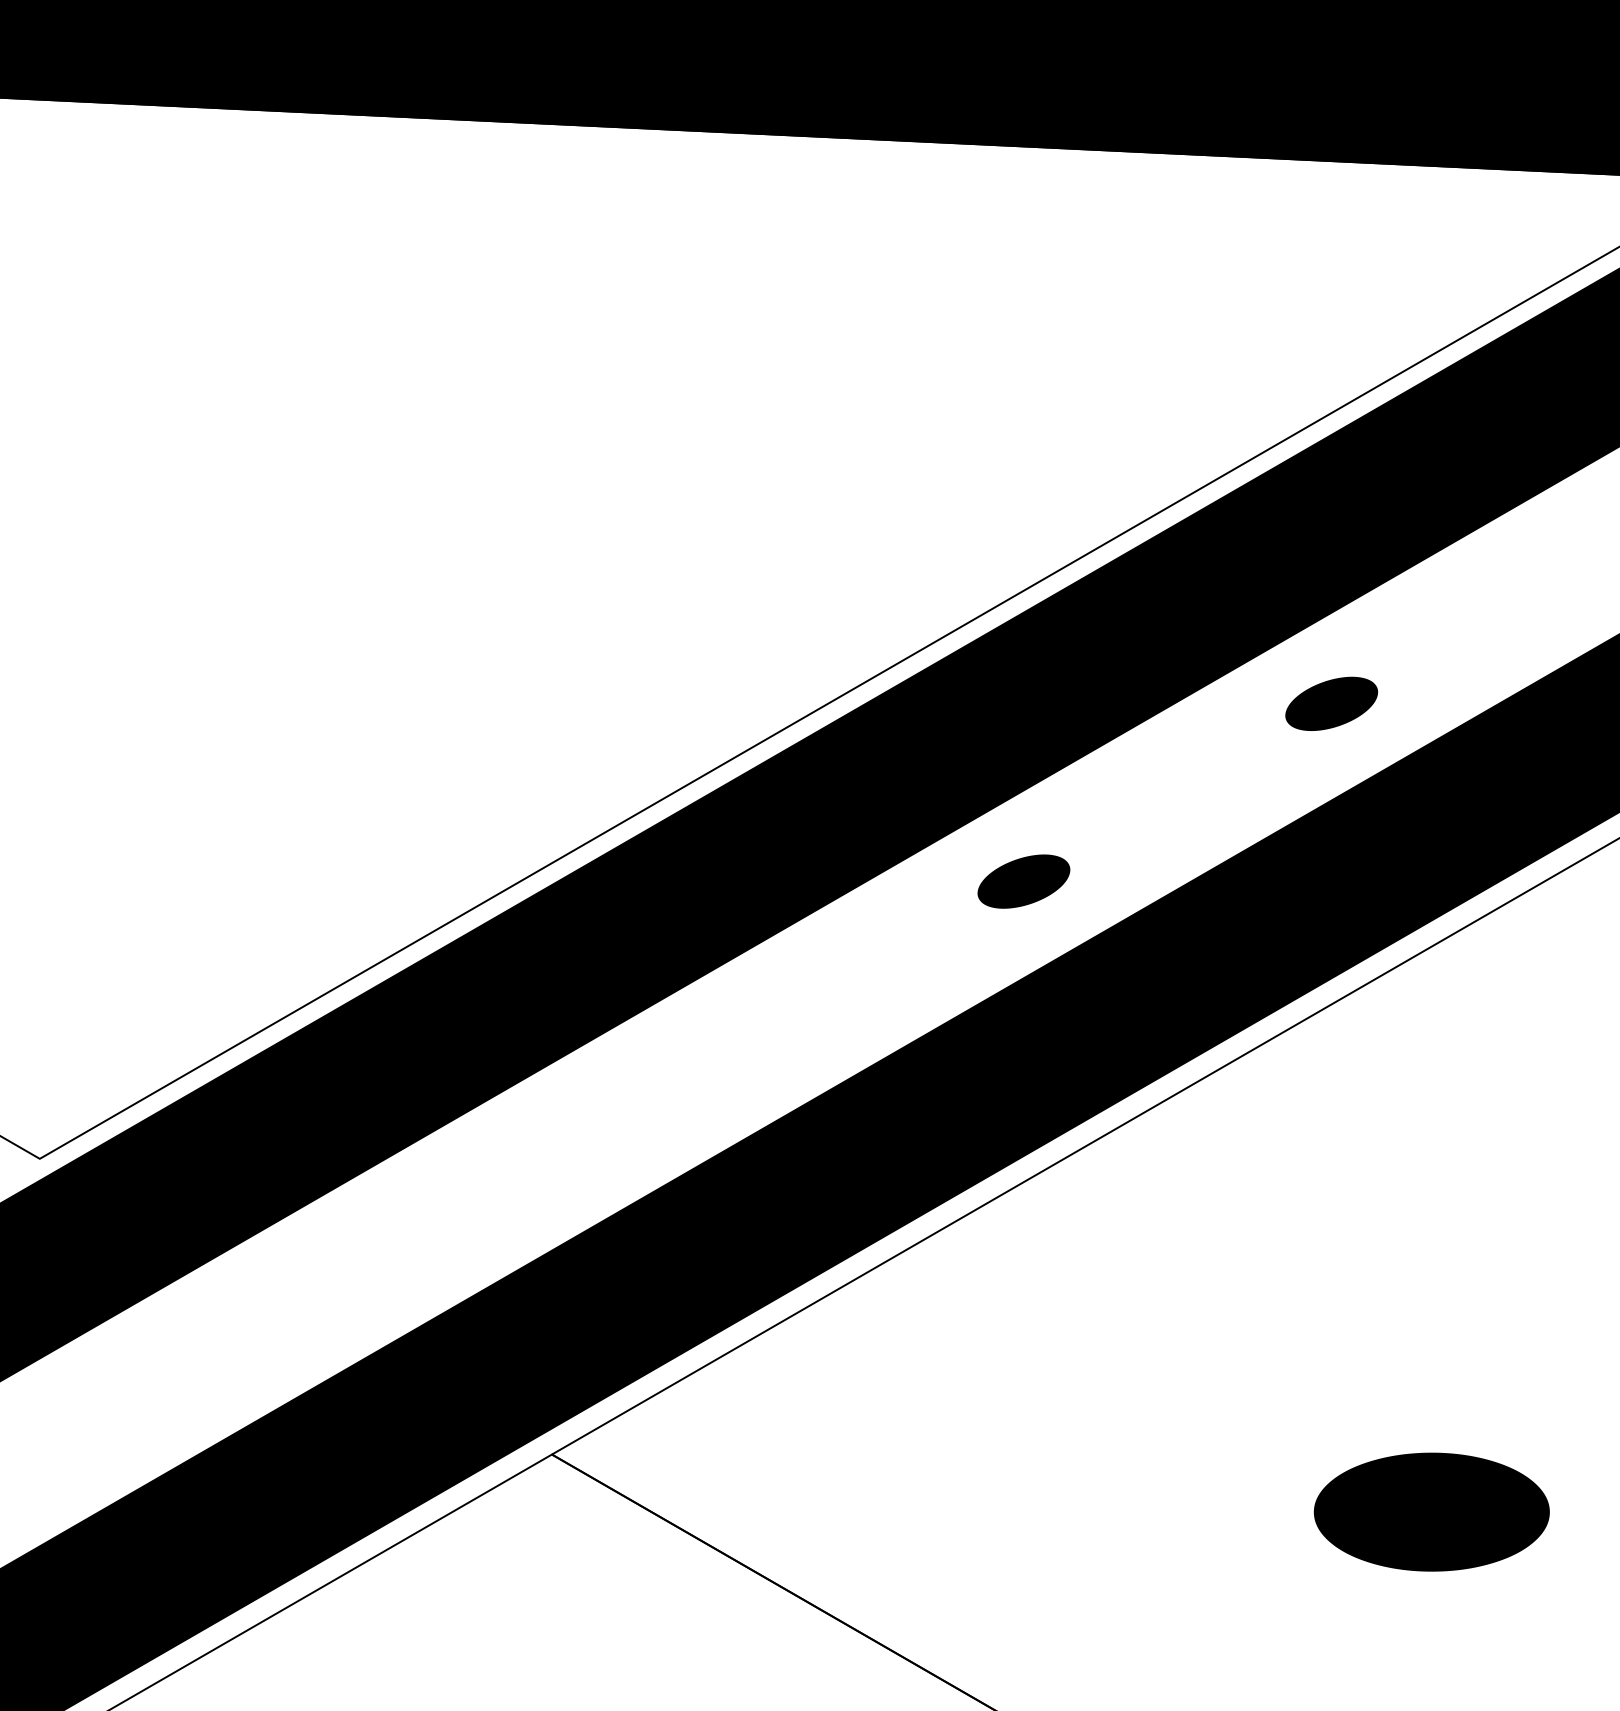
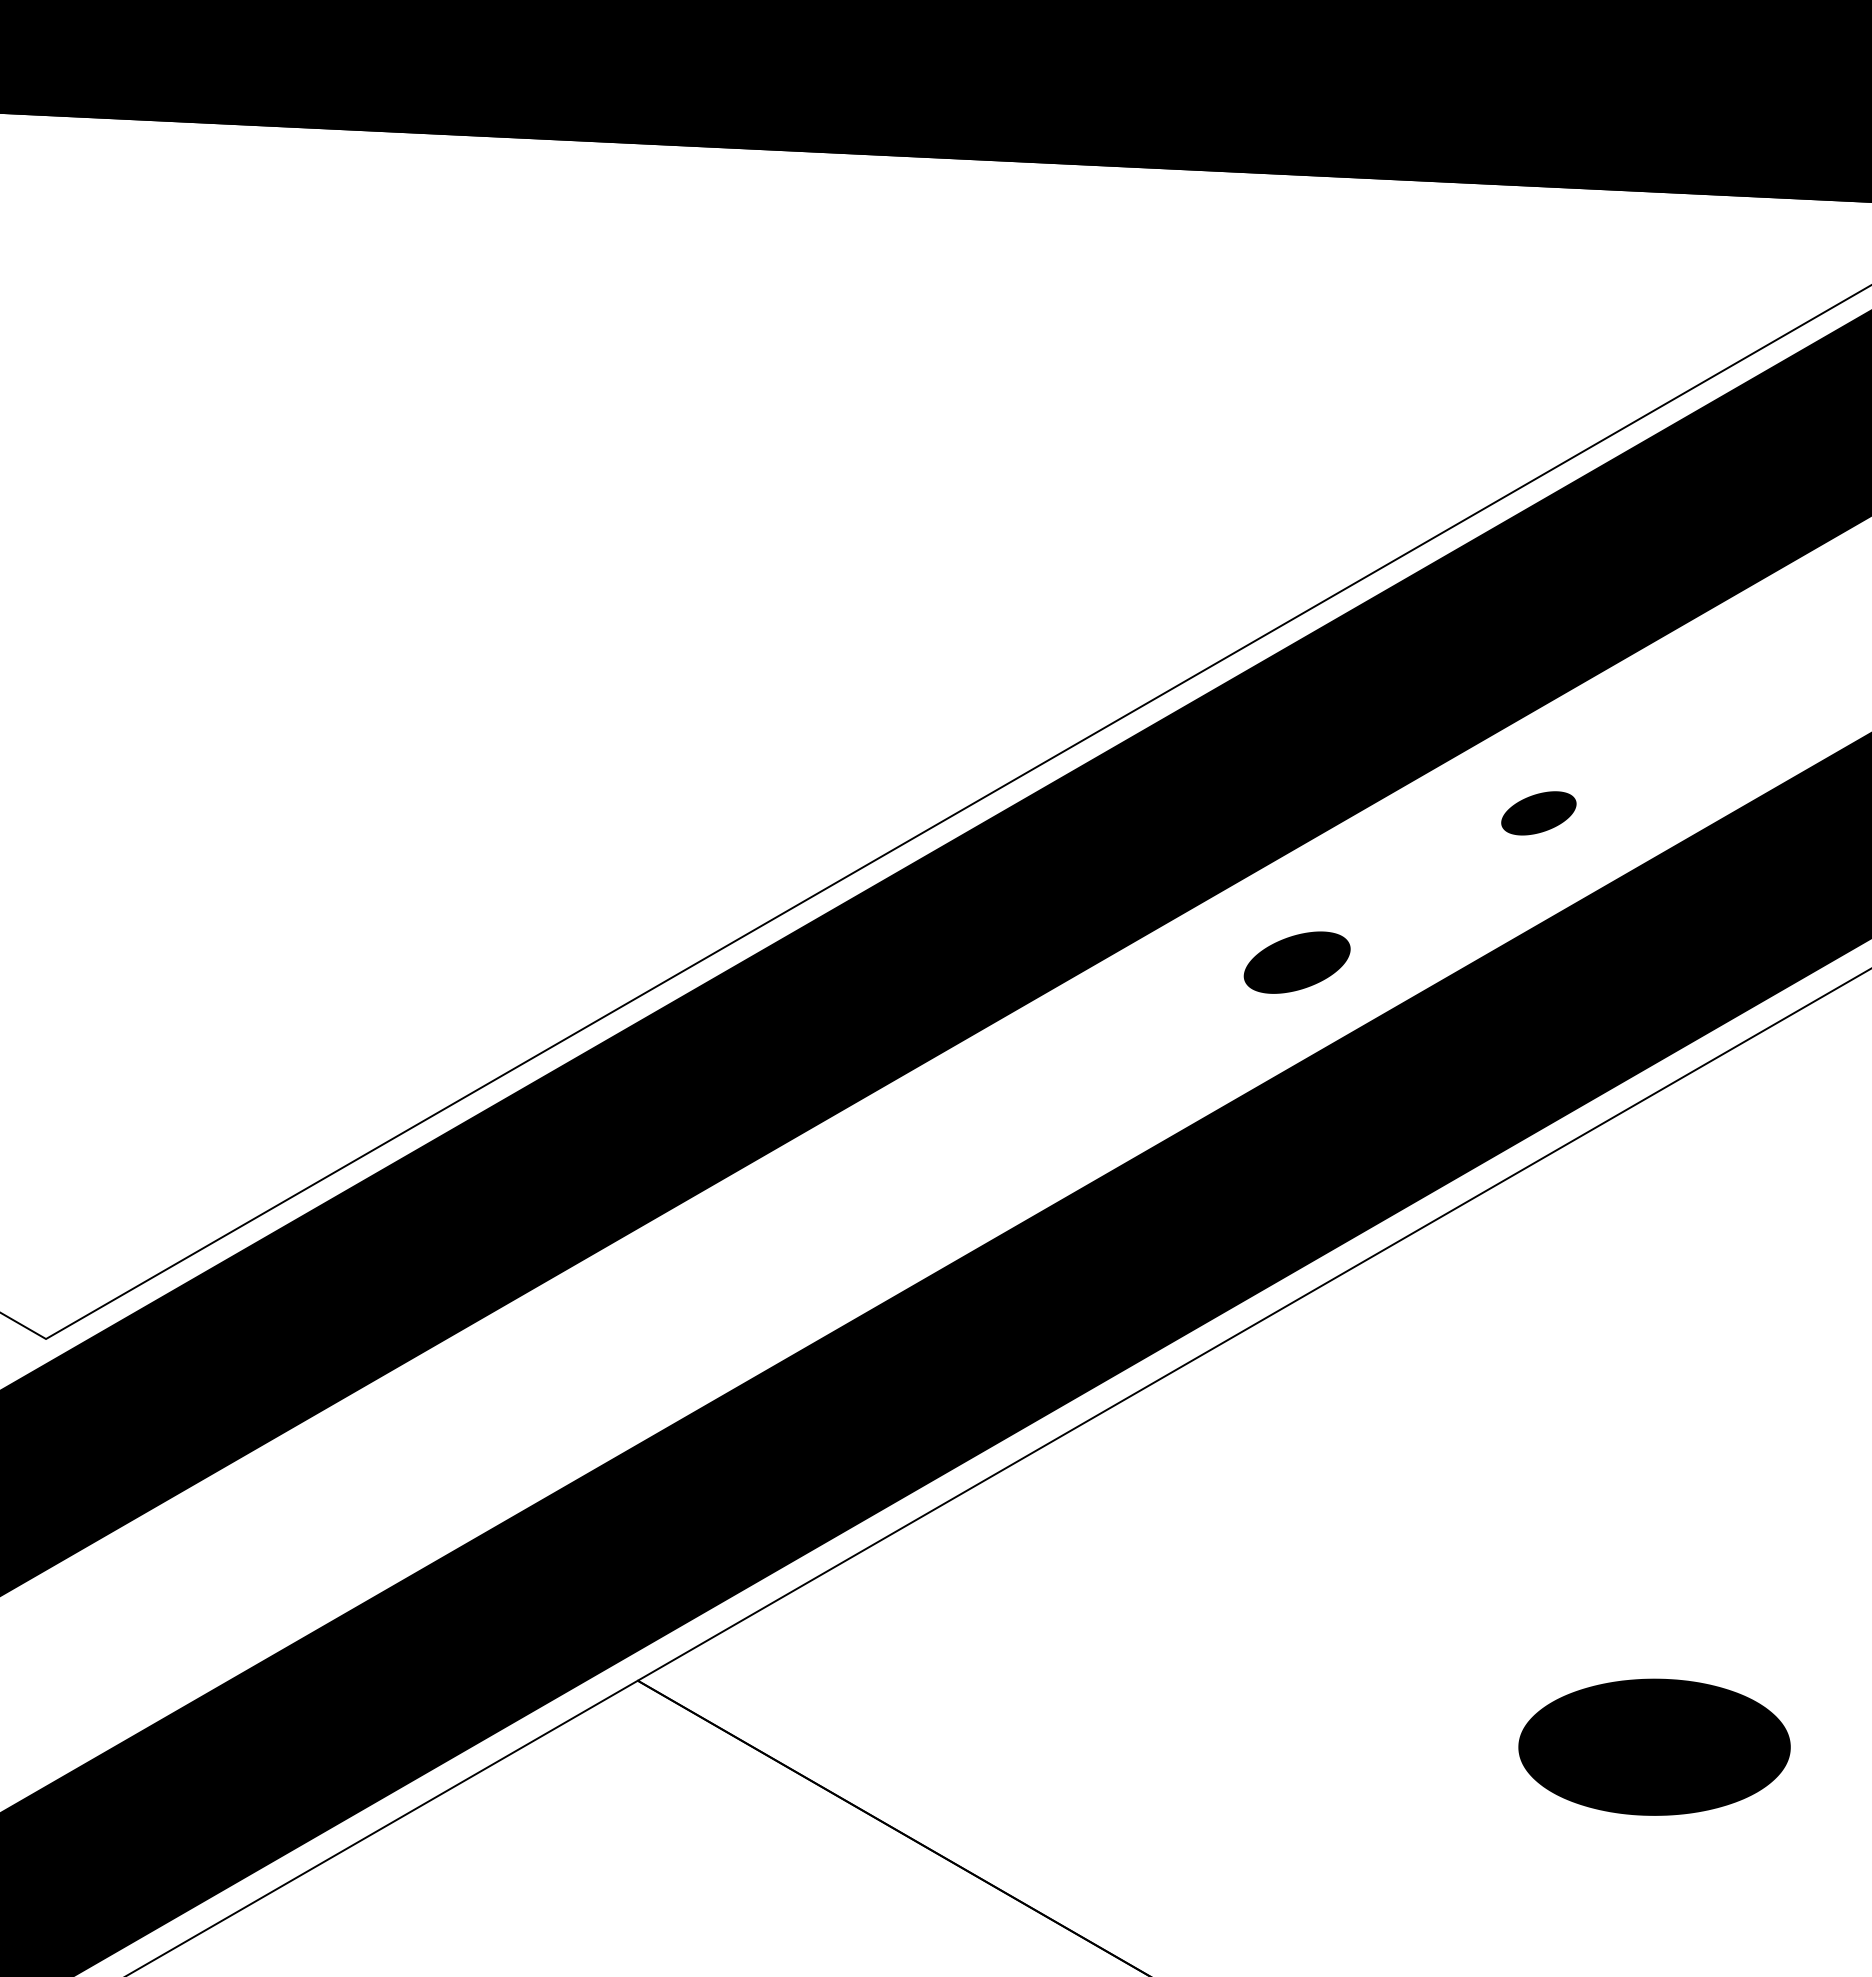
part: (1331, 704) -> (1538, 813), size x0.7
part: (1023, 881) -> (1296, 962), moved

